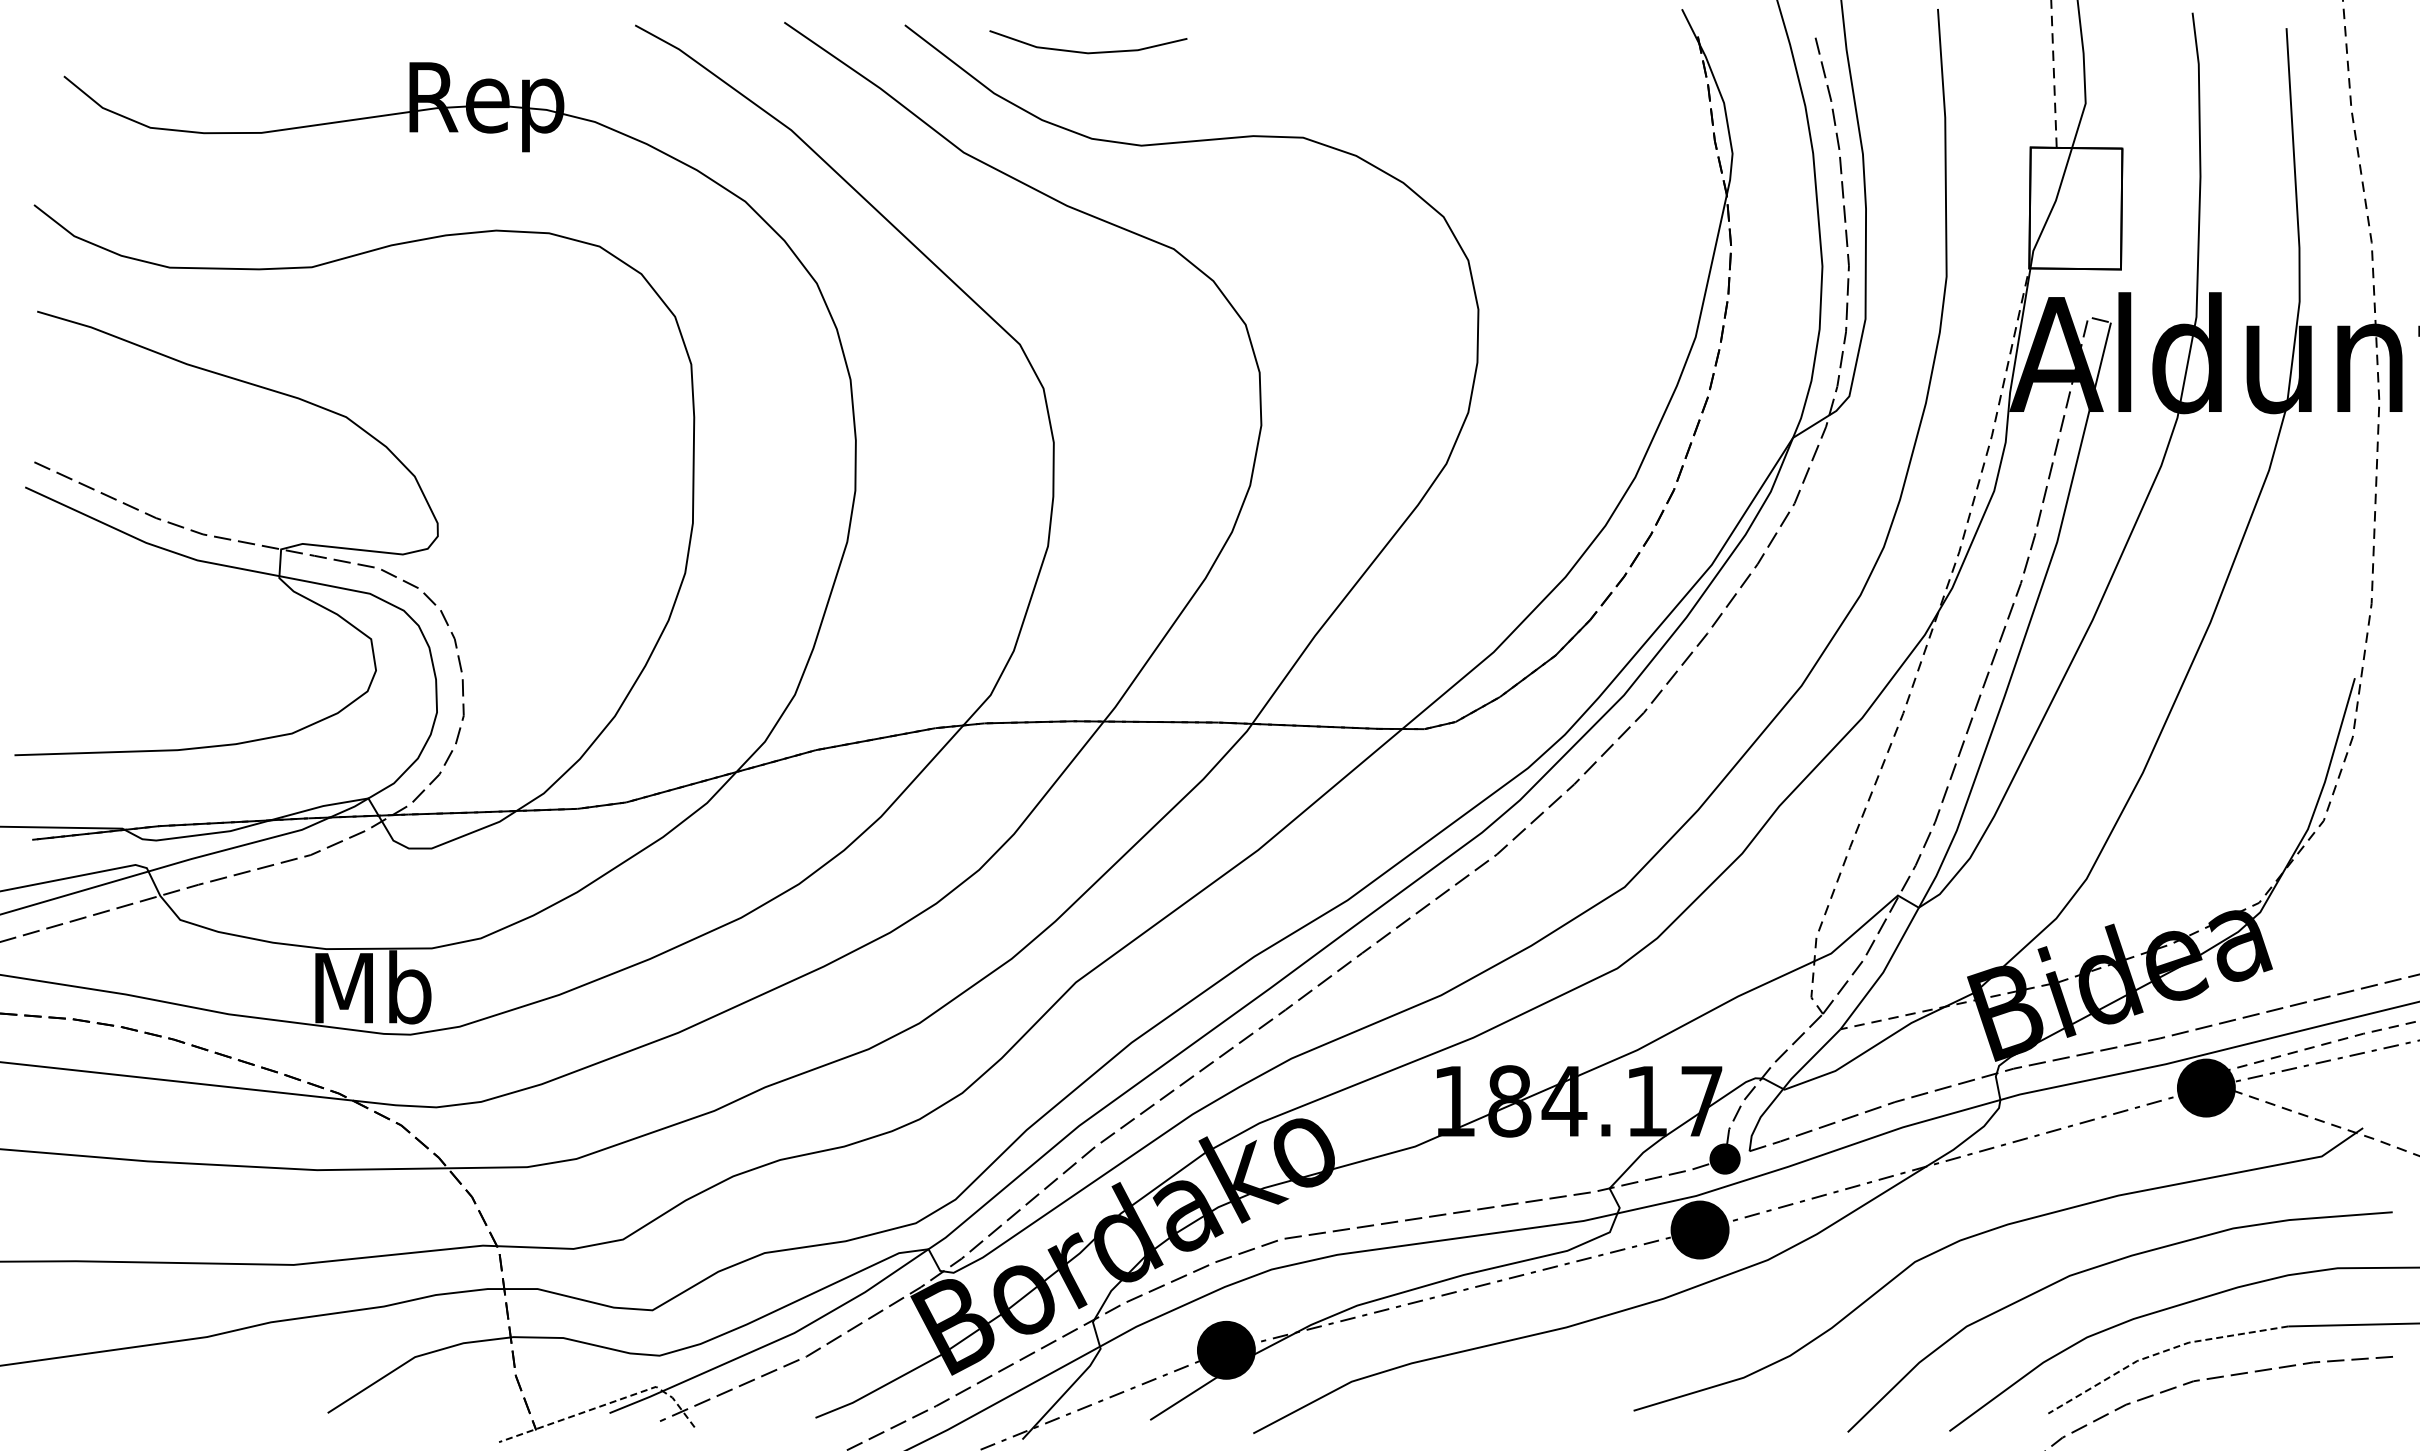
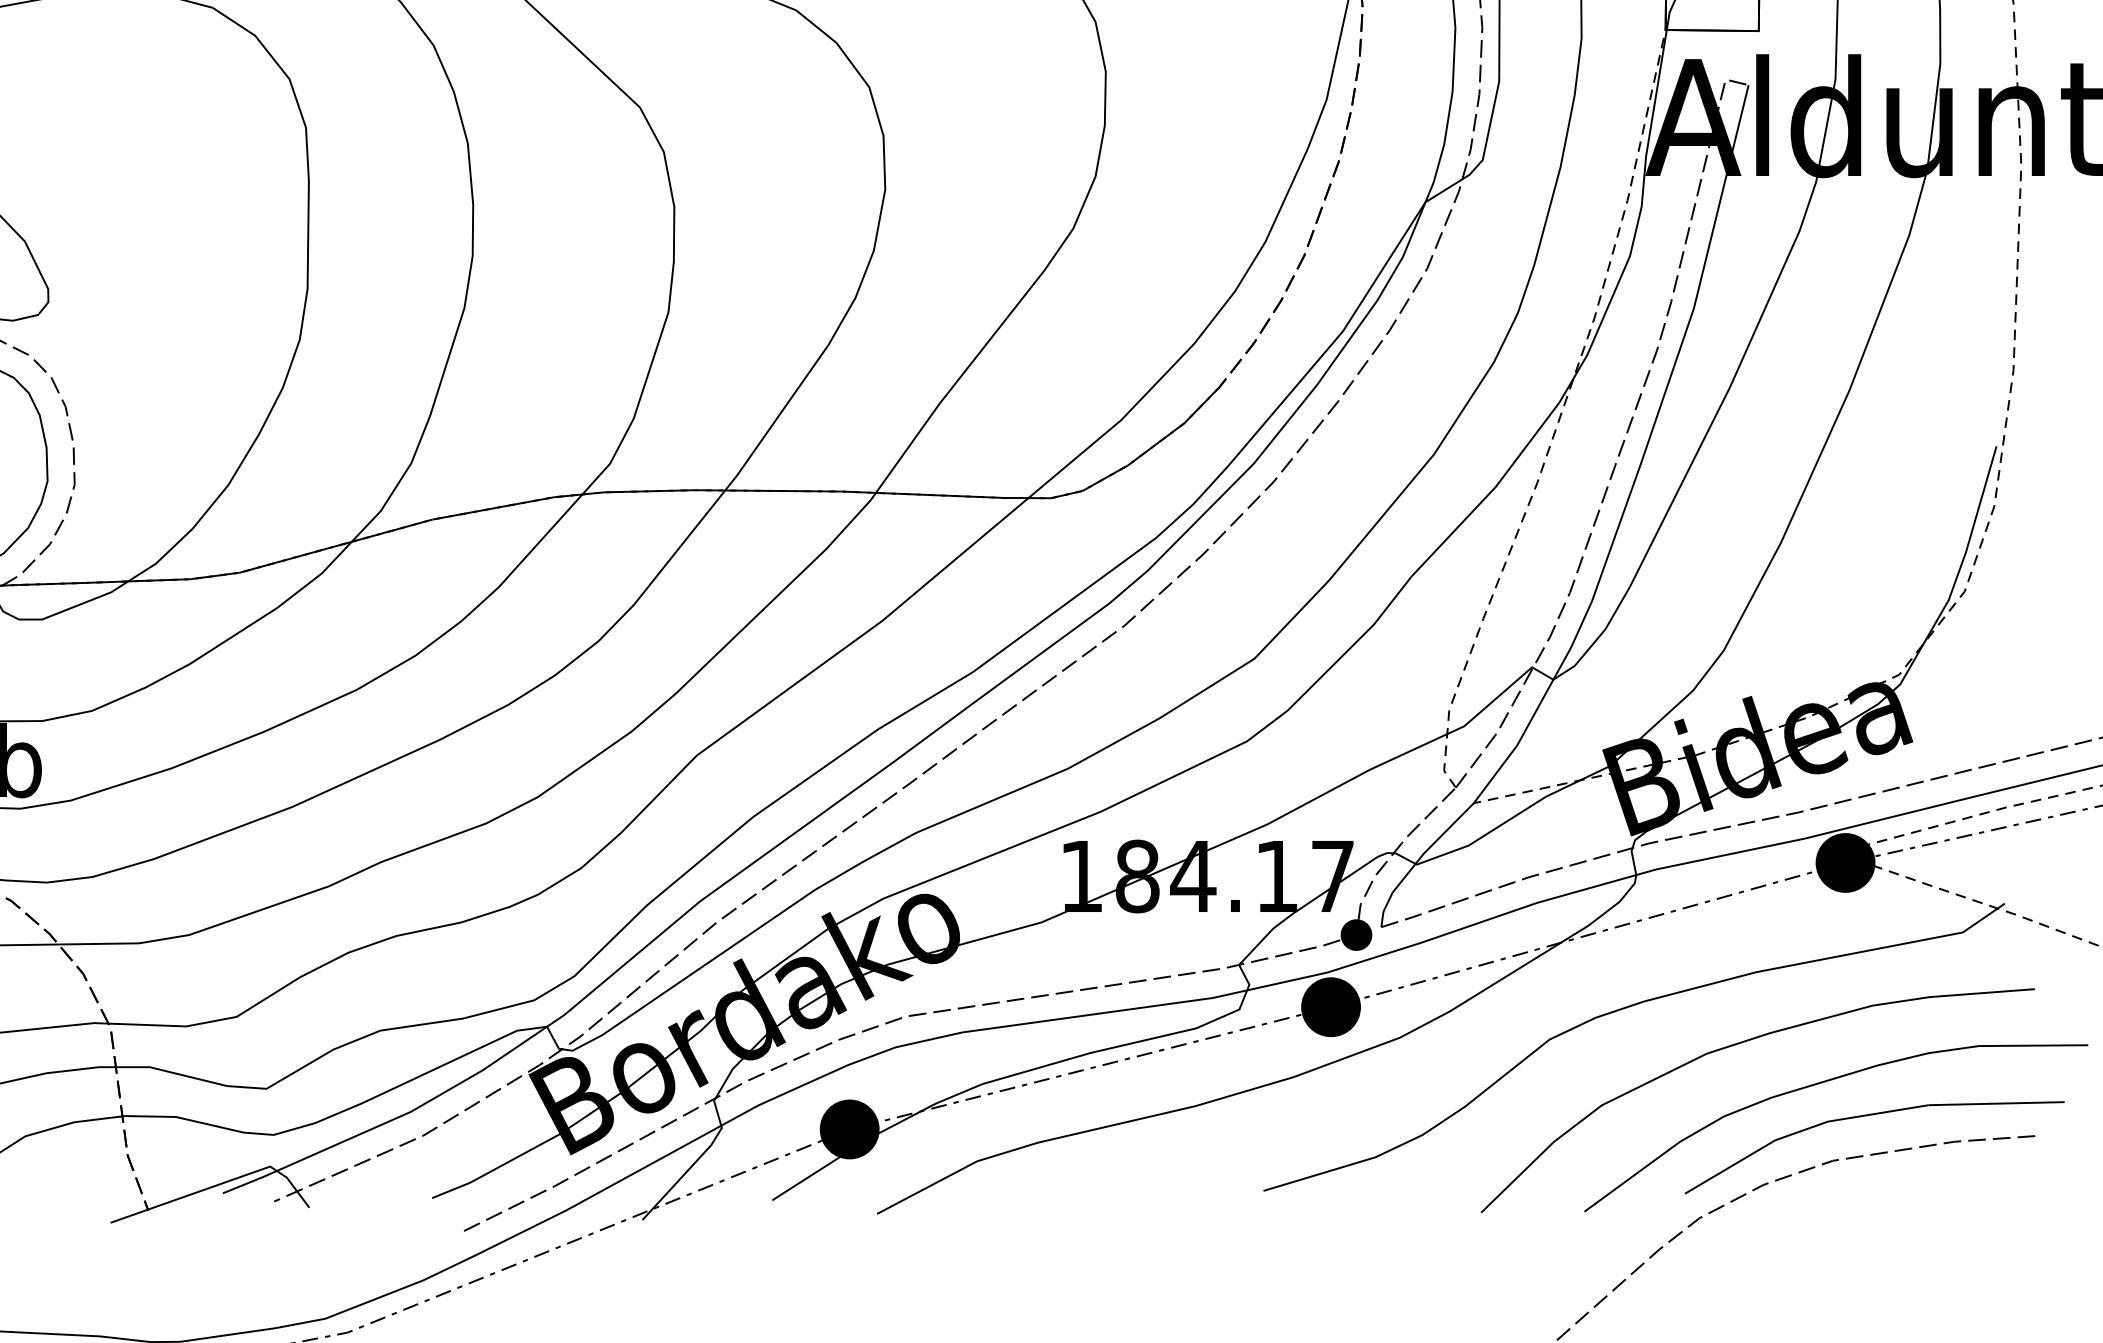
line: (2161, 1352) -> (1799, 1131), dashed -> solid
line: (605, 1404) -> (218, 1184), dashed -> solid

